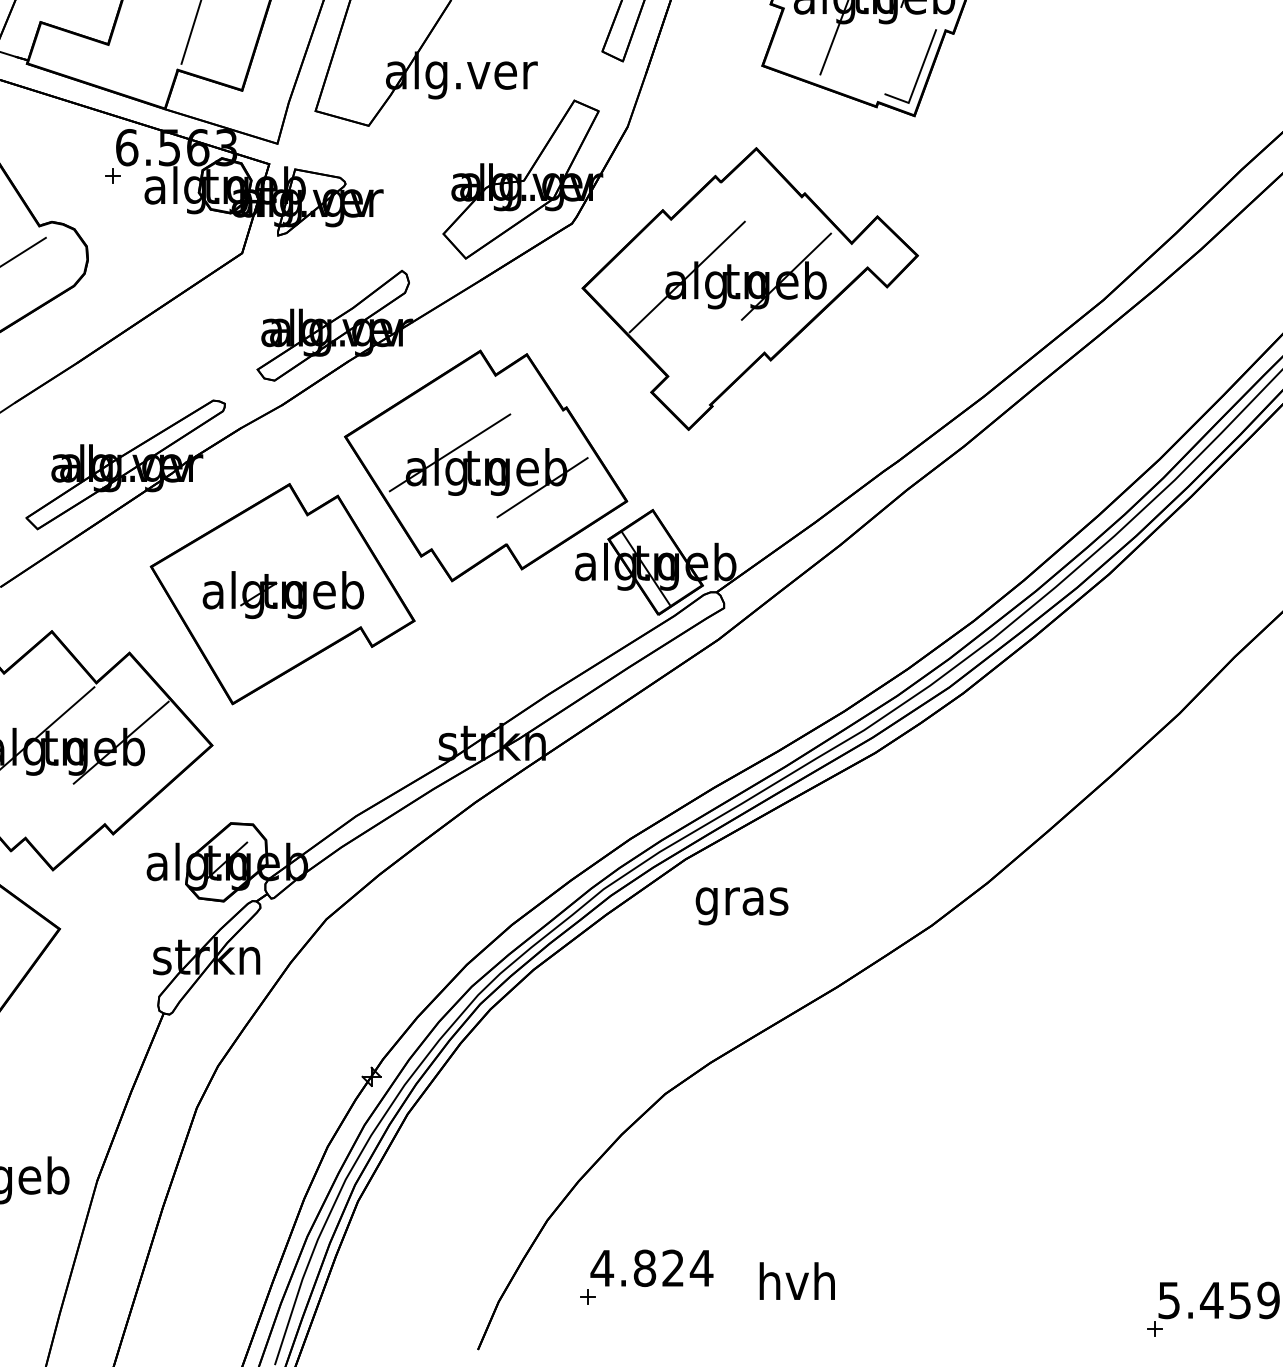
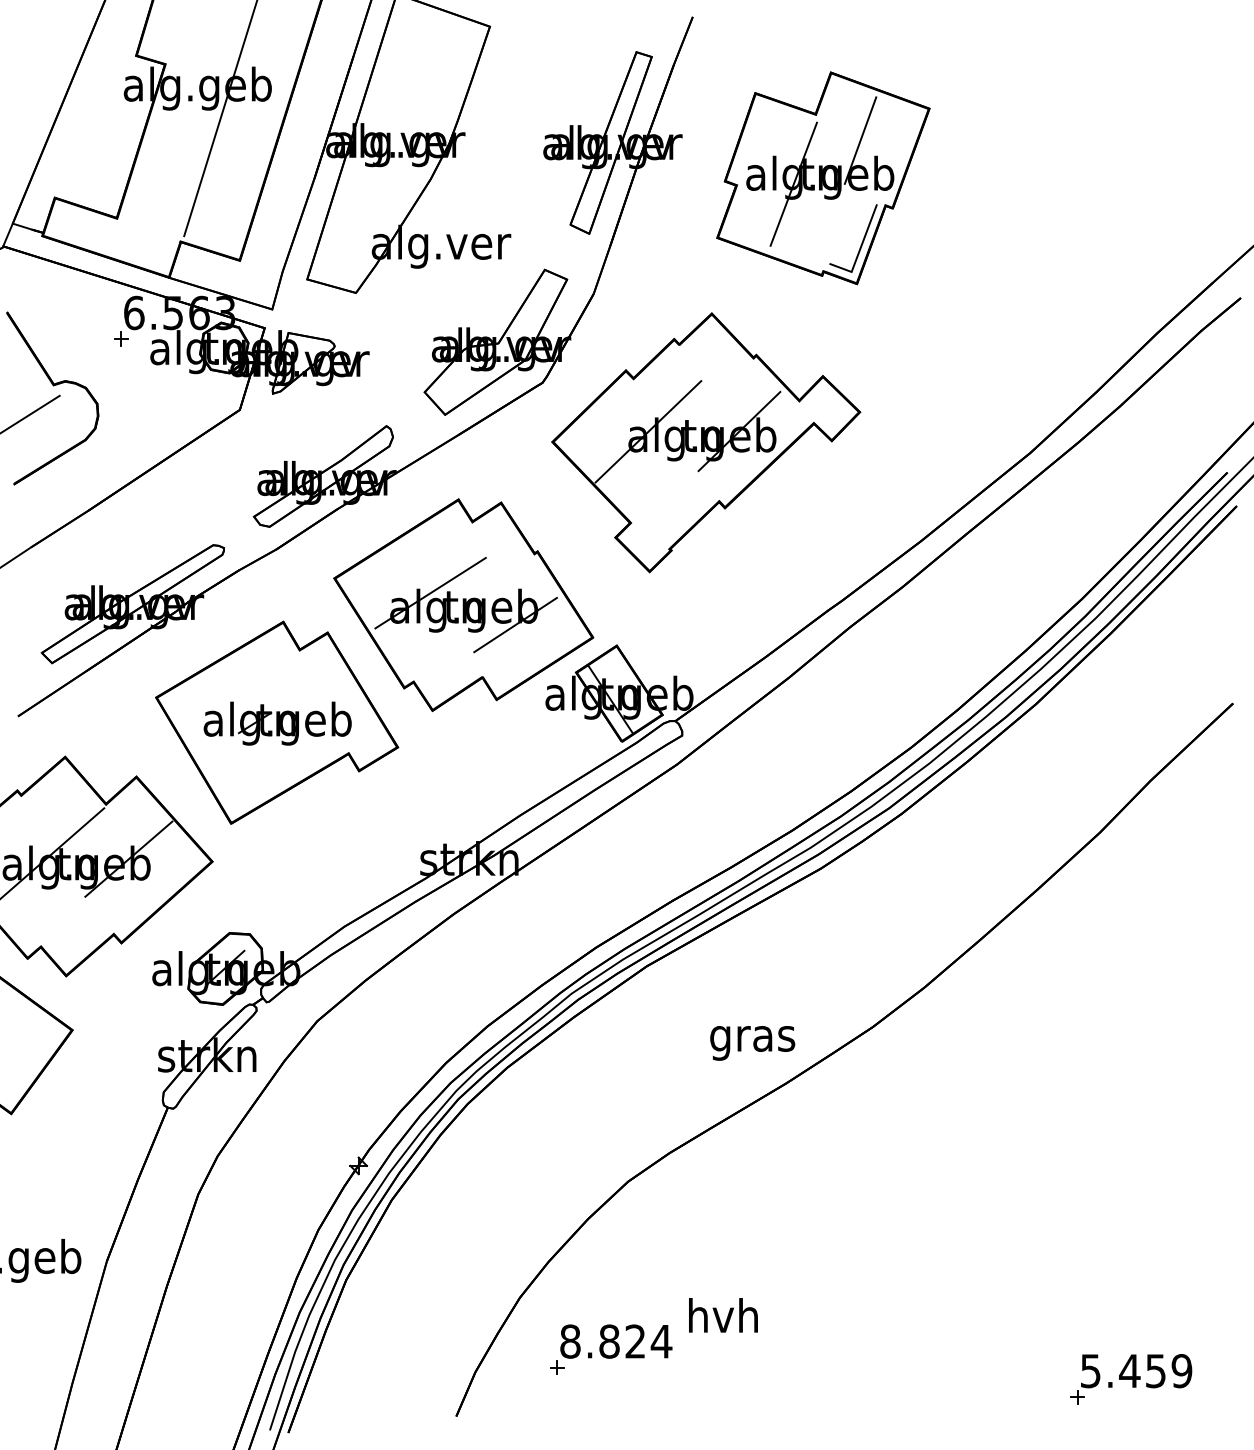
text: (741, 906) -> (752, 1043), moved
text: (602, 1268) -> (570, 1341), 4.824 -> 8.824
text: (797, 1281) -> (723, 1315), moved

